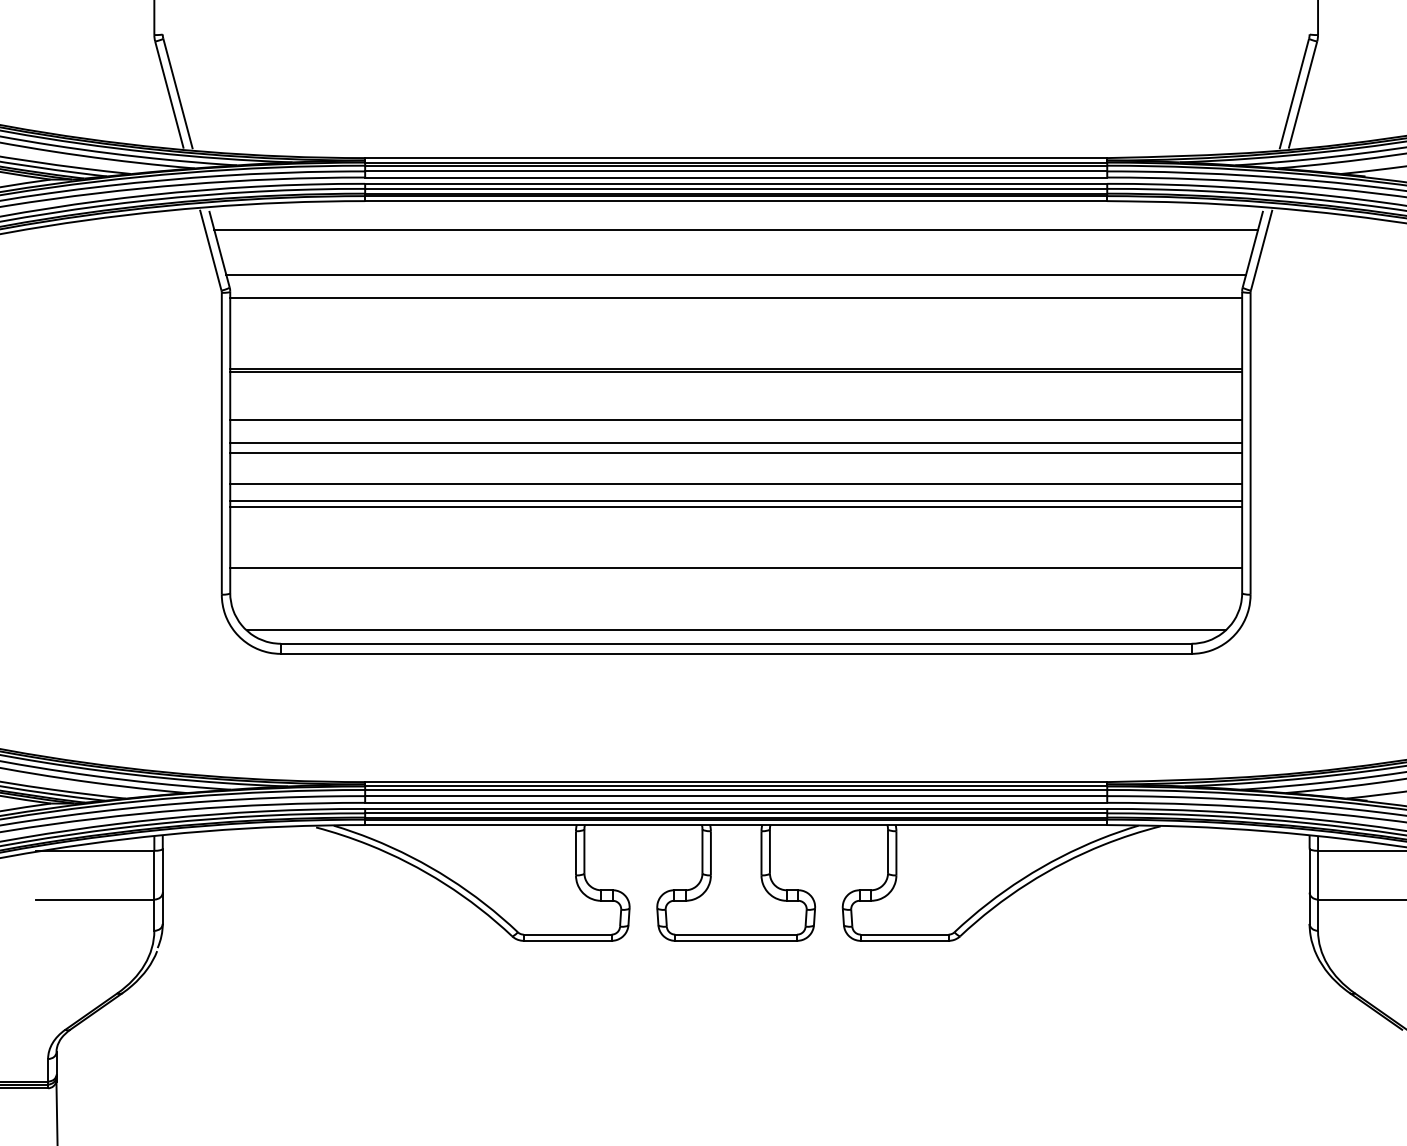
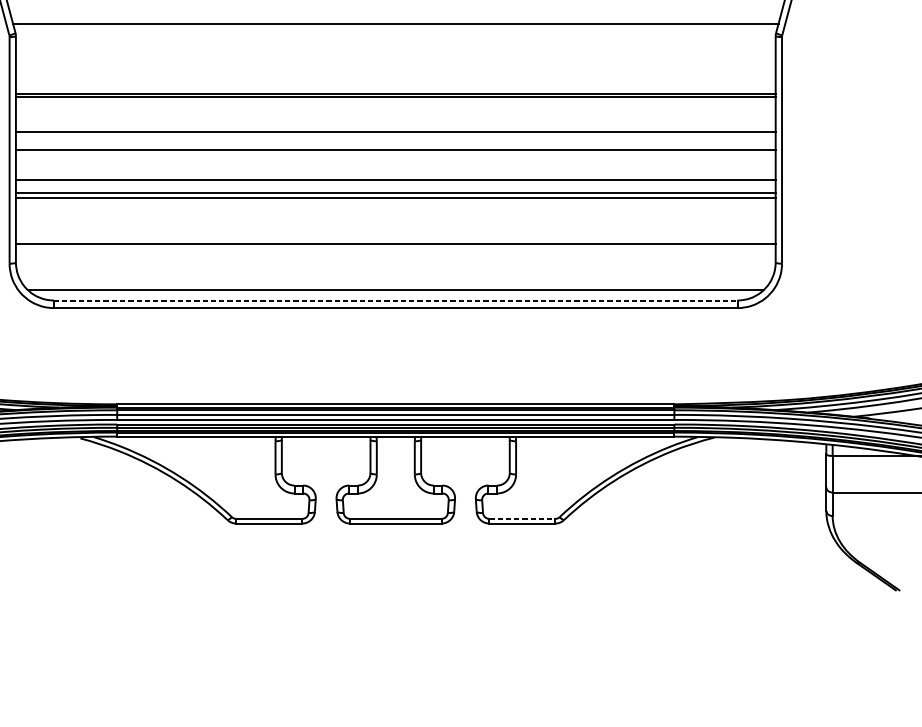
line: (736, 298) -> (396, 41), removed
line: (736, 452) -> (396, 156), removed
line: (736, 643) -> (396, 300), solid -> dashed
line: (904, 934) -> (522, 518), solid -> dashed

